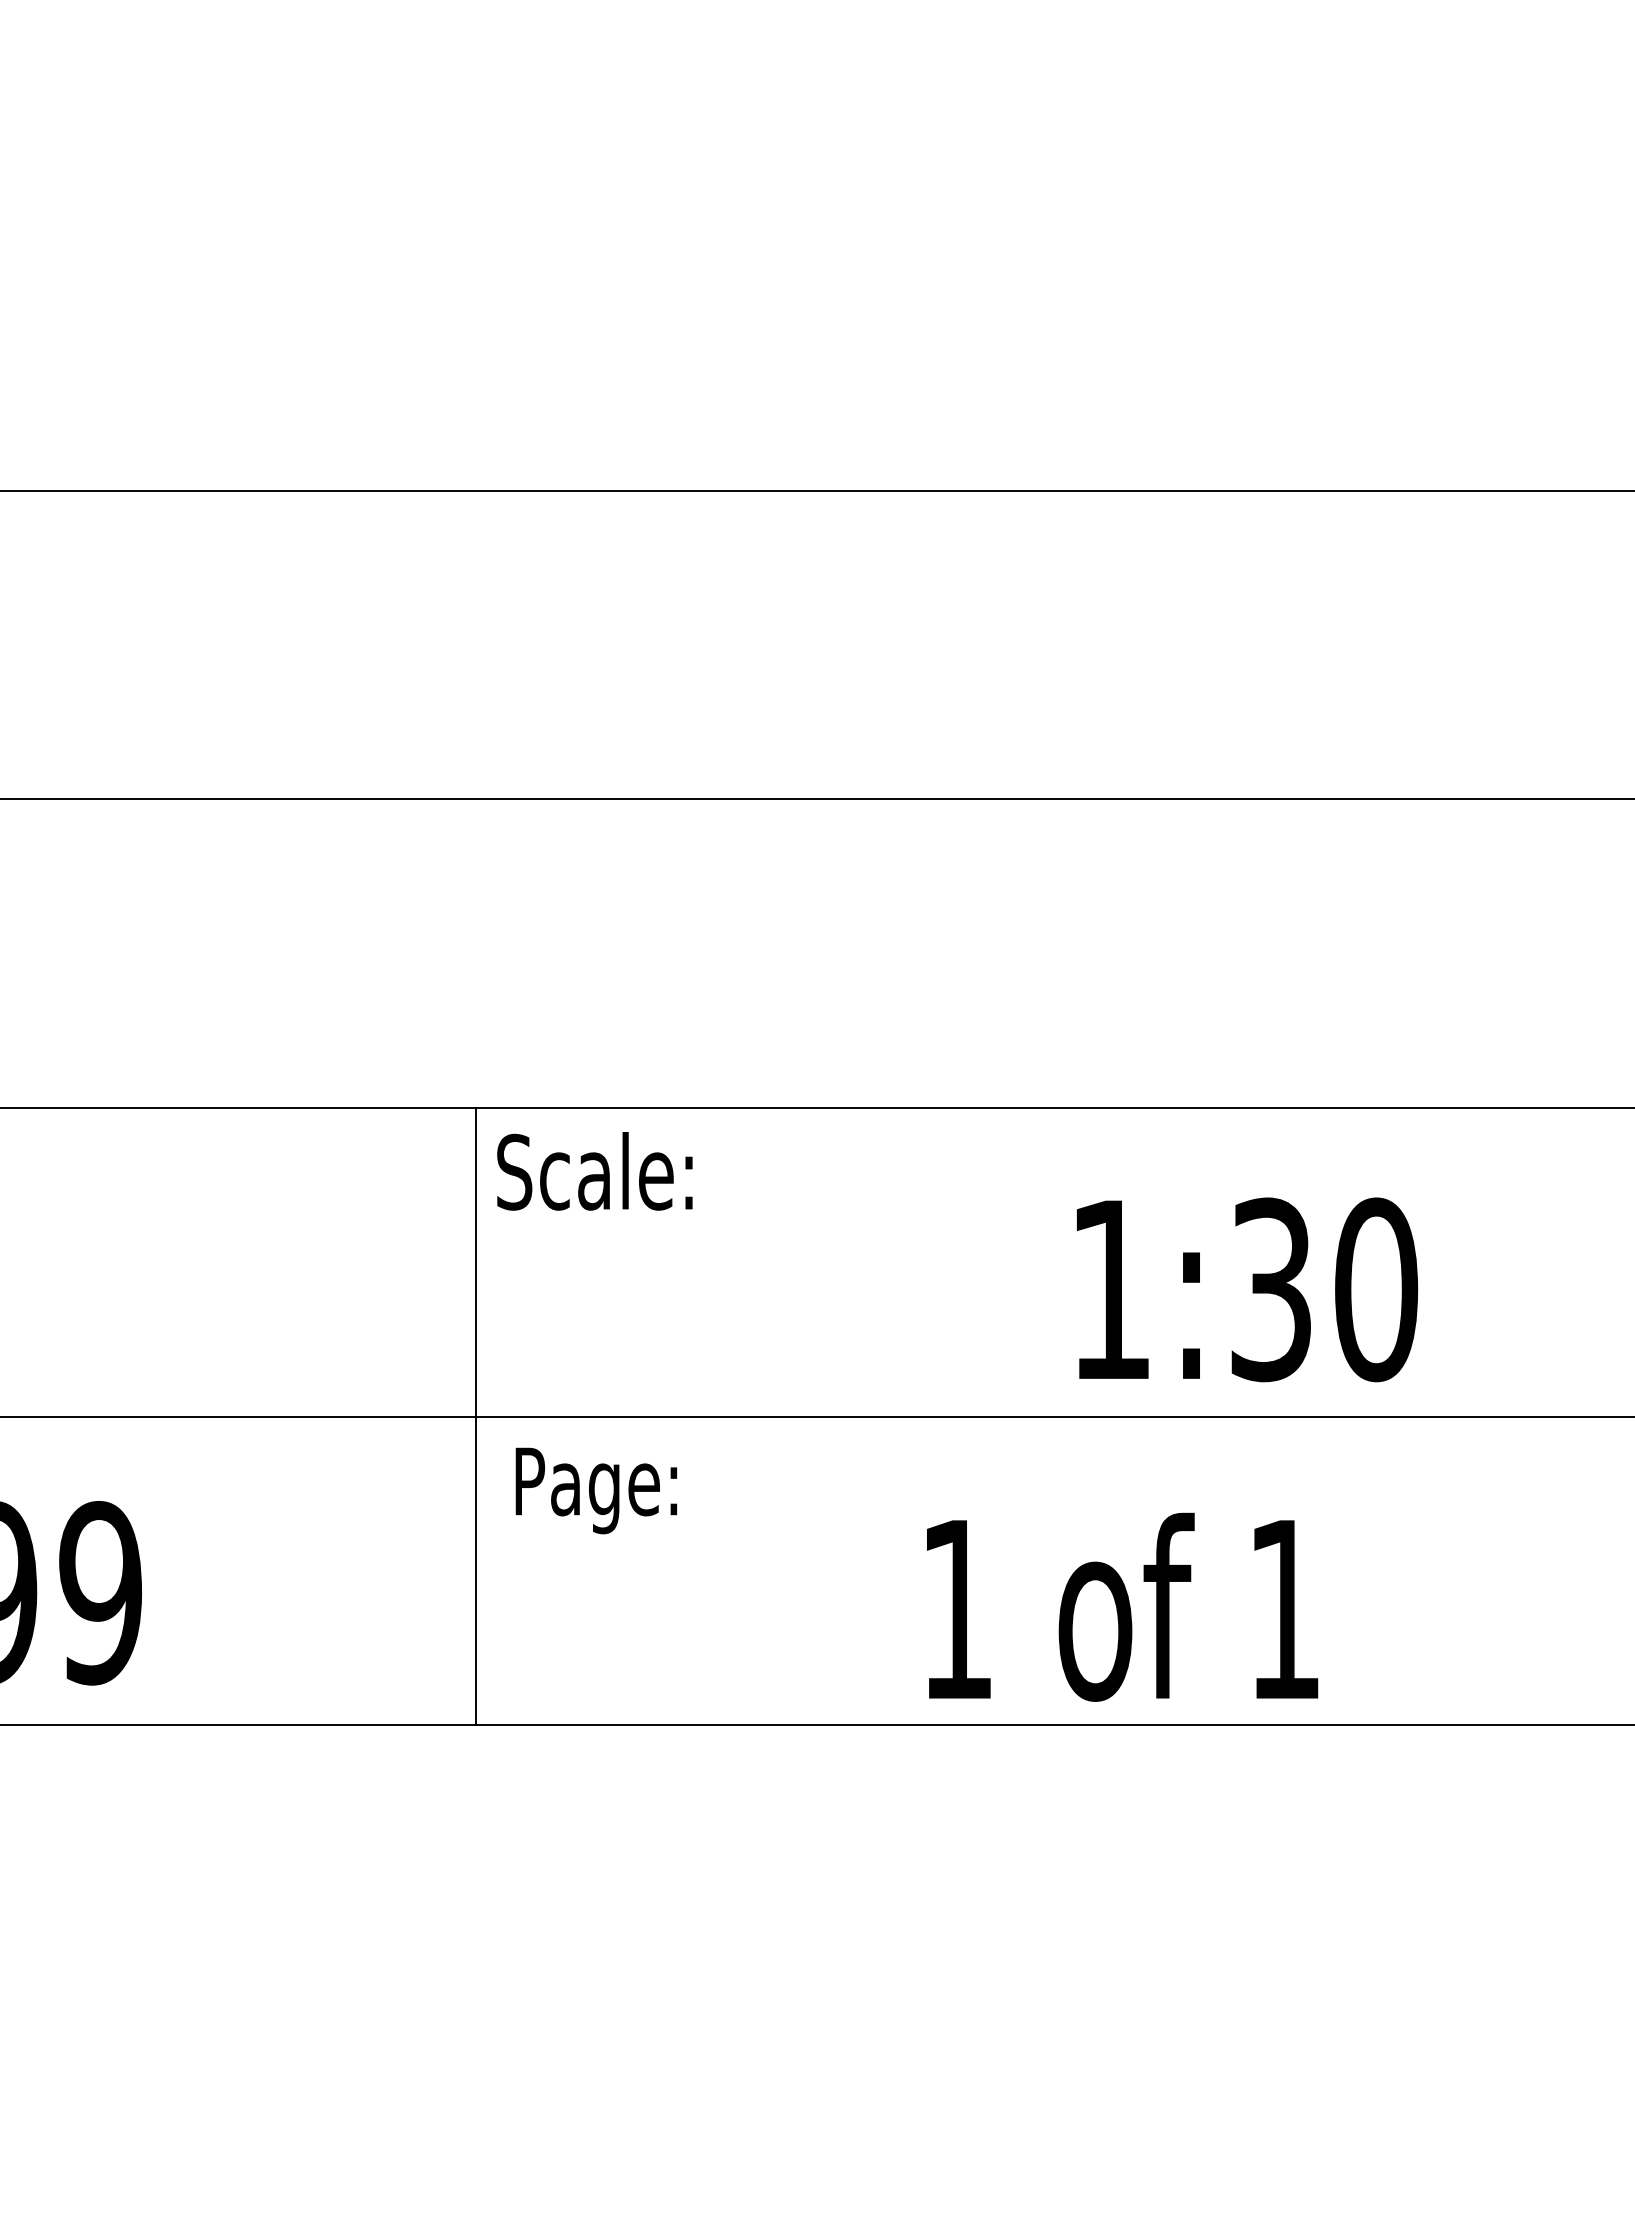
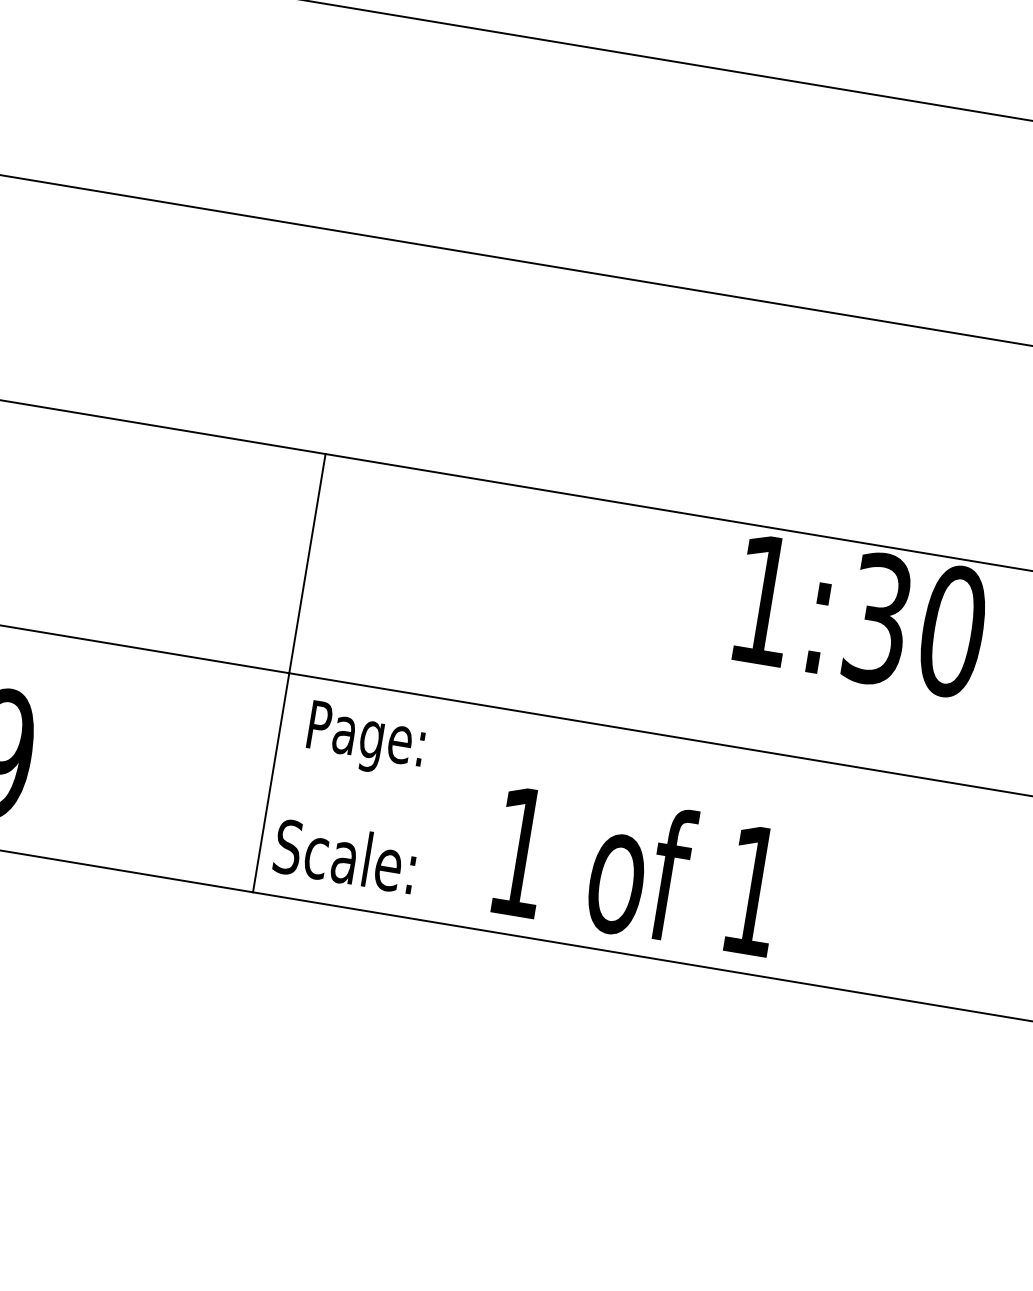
text: (594, 1171) -> (345, 856), moved
text: (1247, 1289) -> (861, 616), moved
text: (1122, 1606) -> (638, 869), moved

